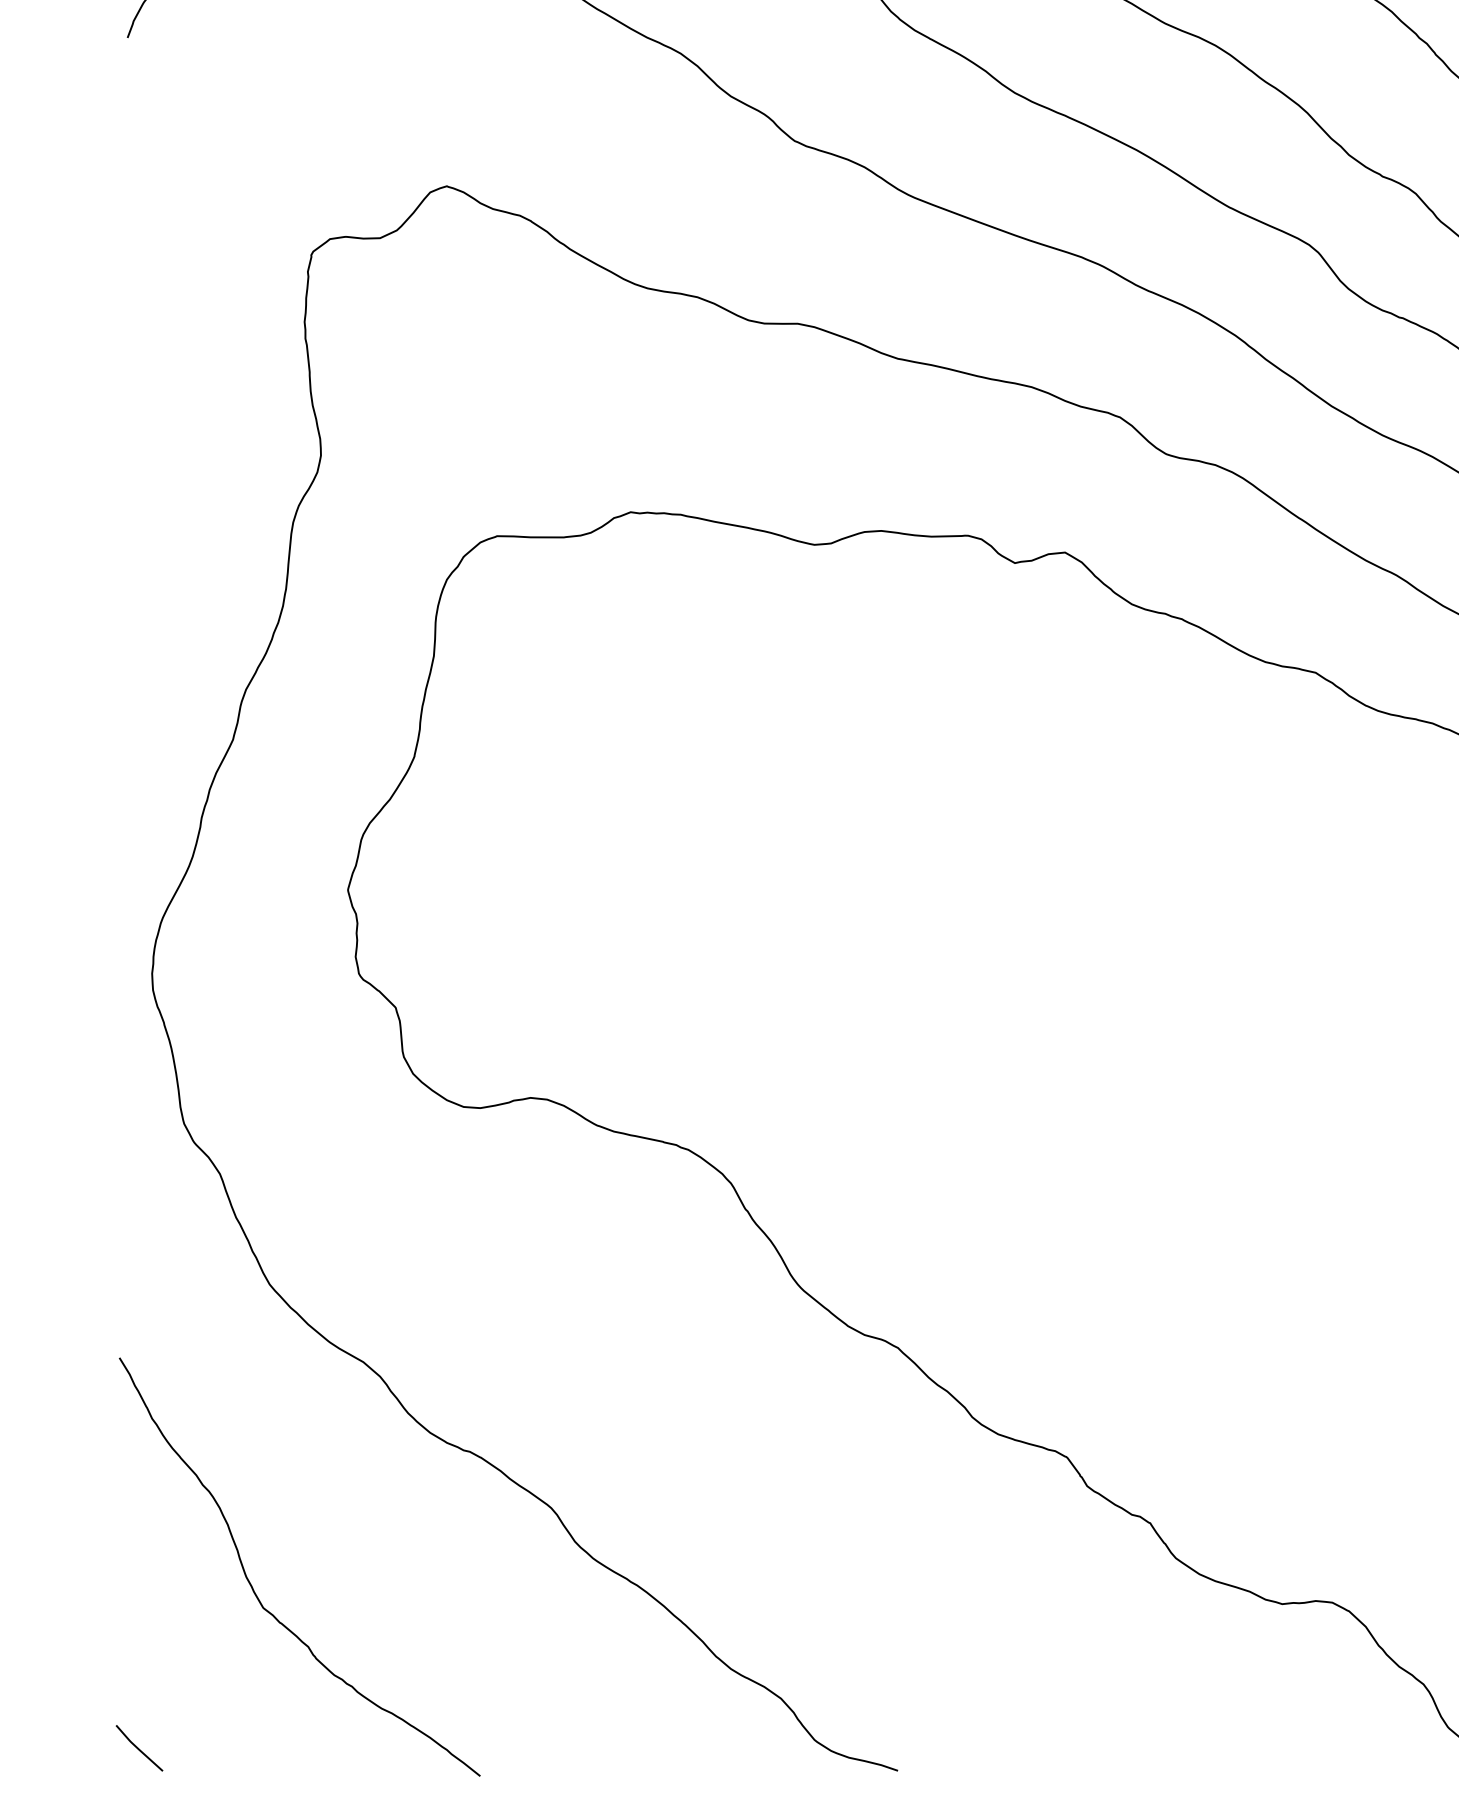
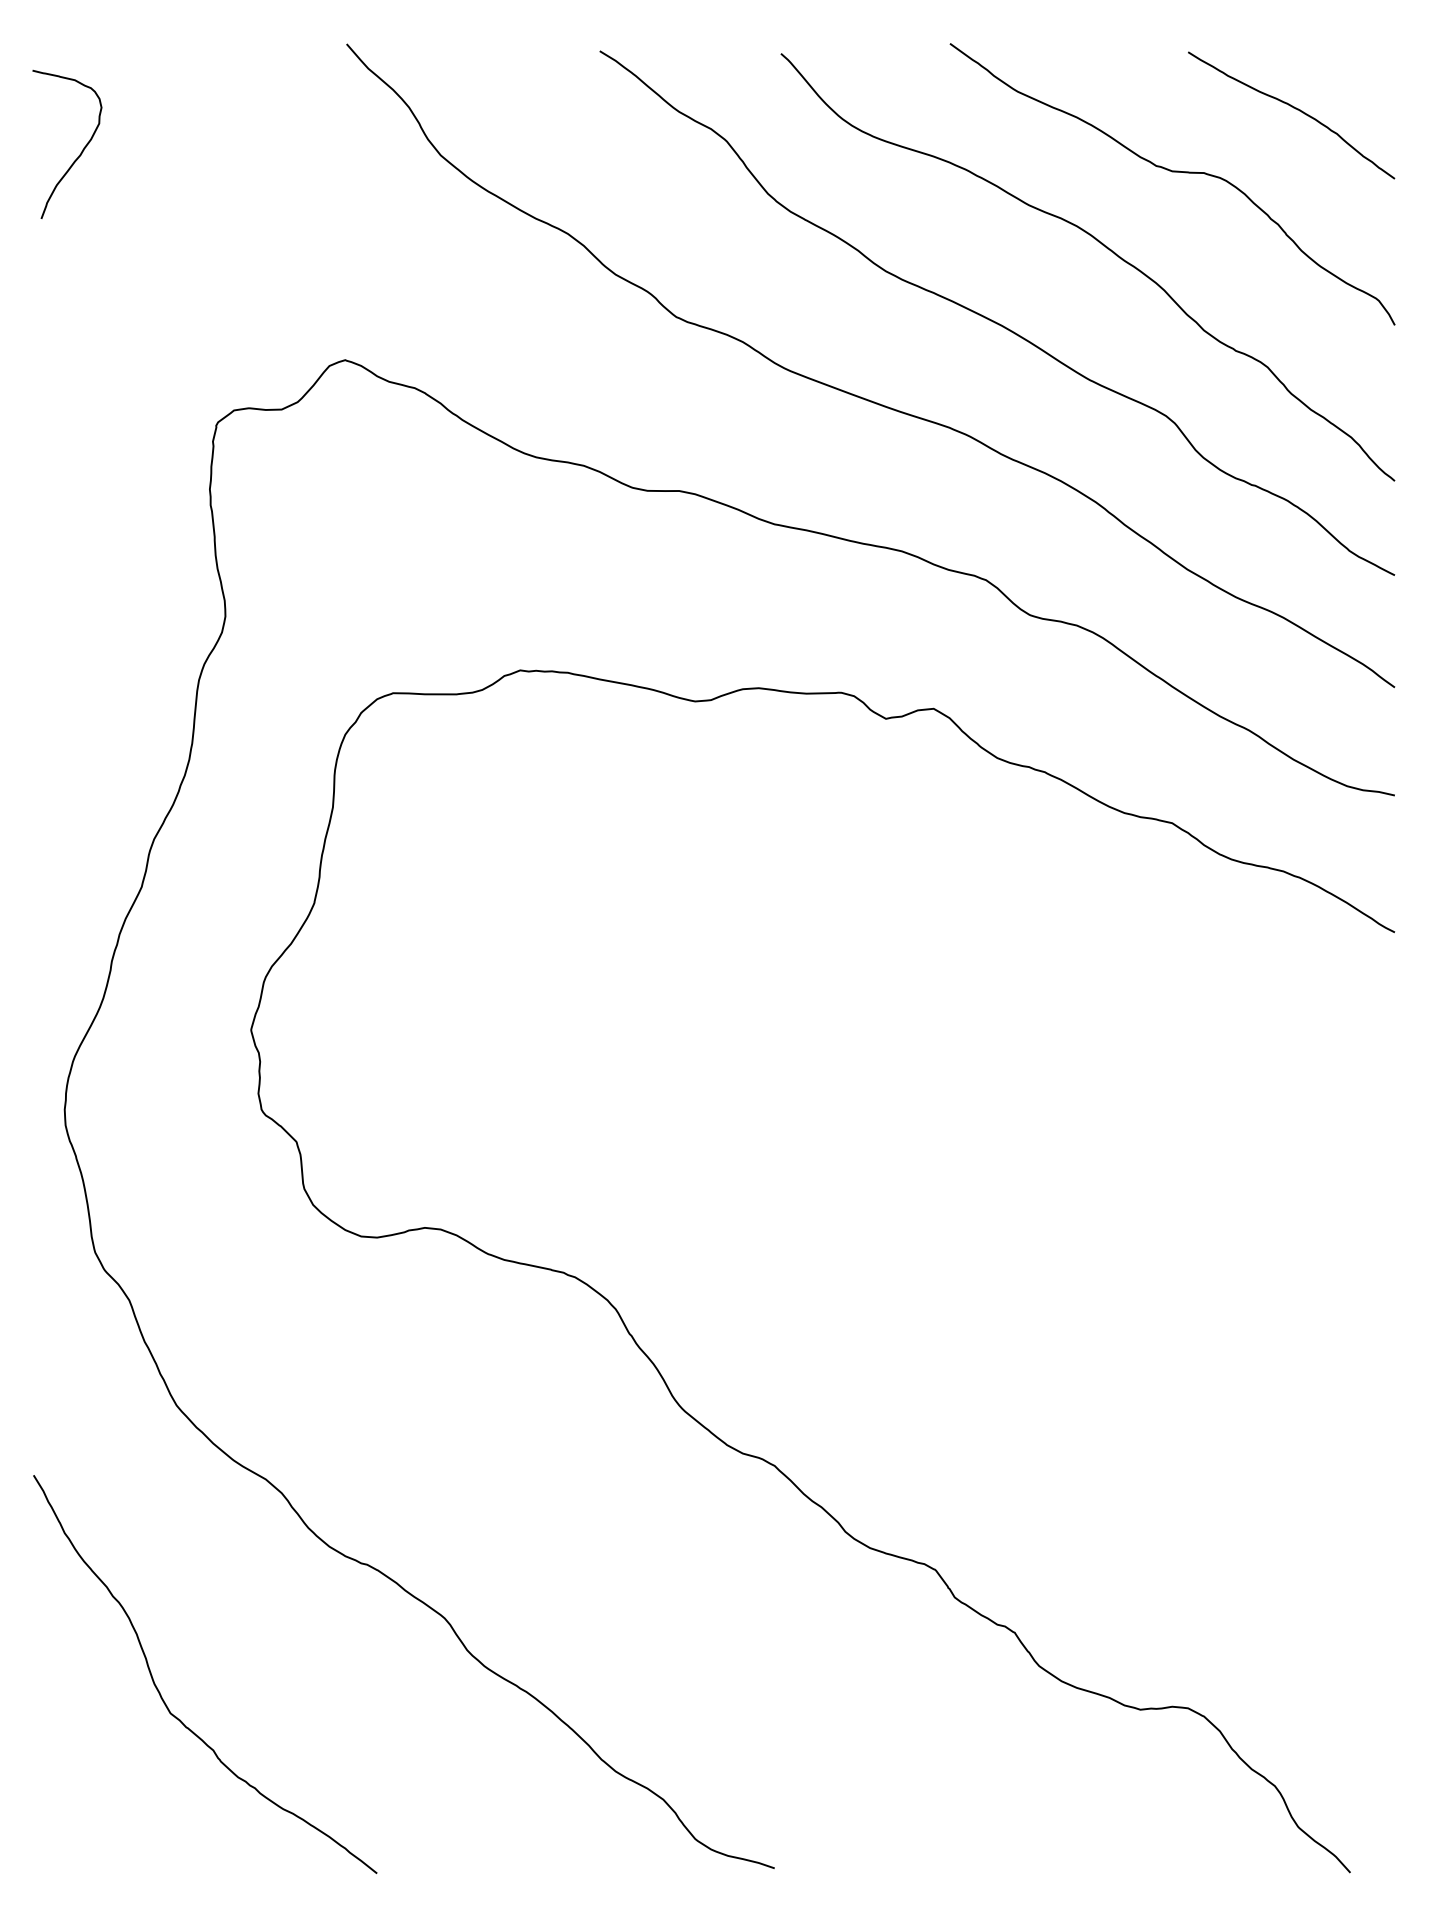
line: (138, 1747) -> (51, 1846), removed

